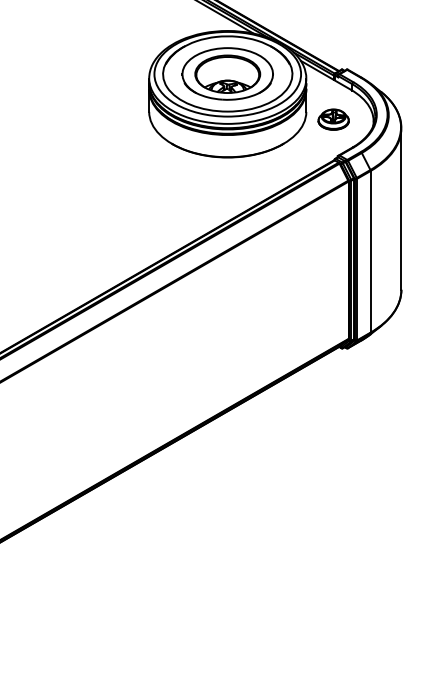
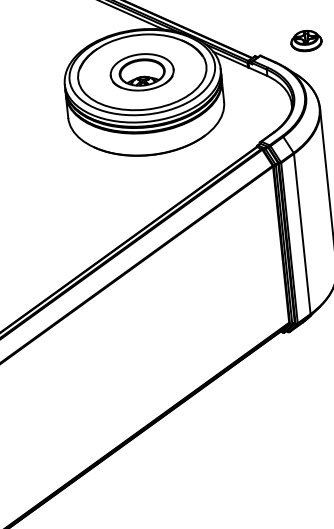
part: (227, 73) -> (141, 71), size x0.7
part: (333, 119) -> (306, 40), moved

